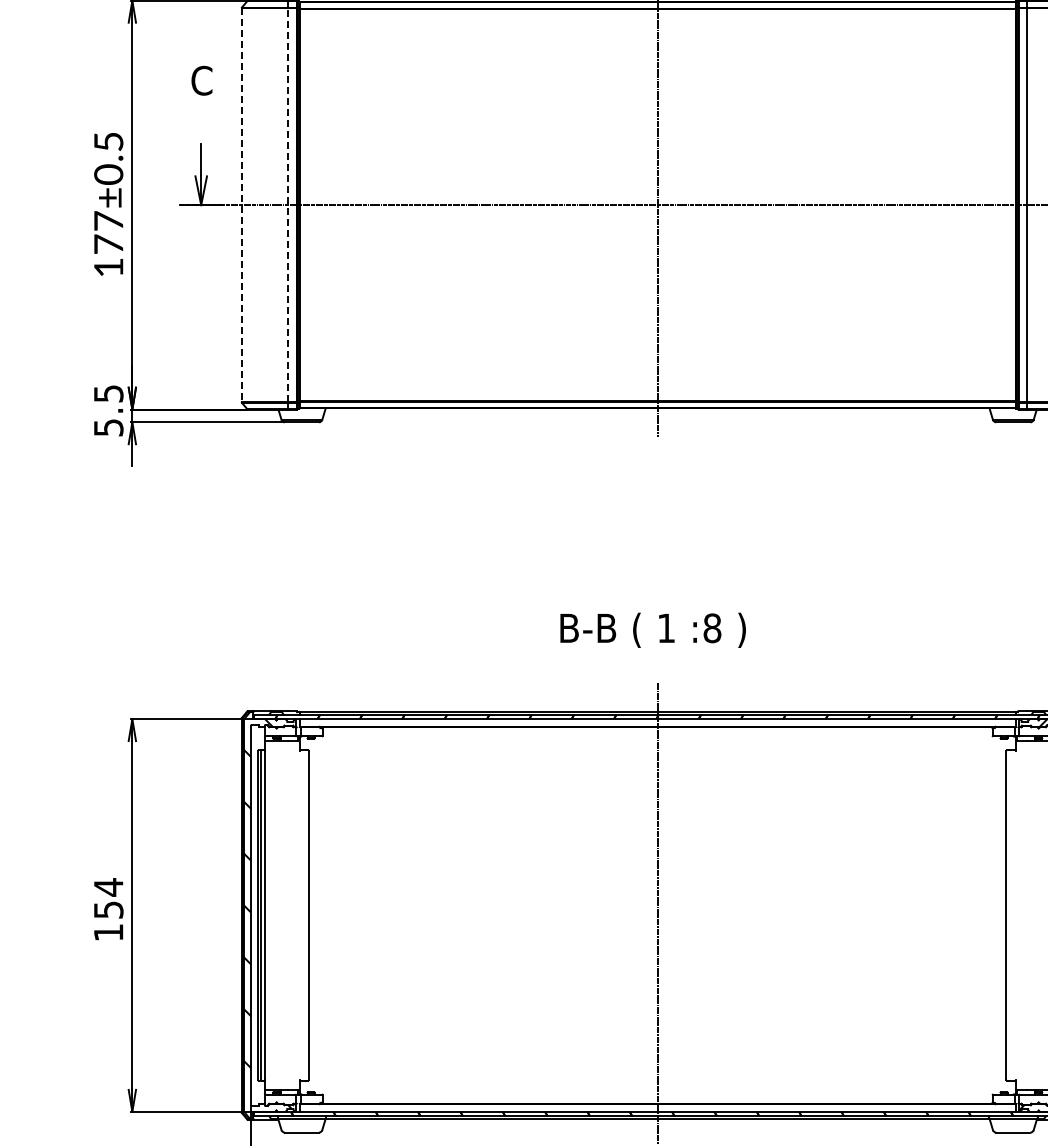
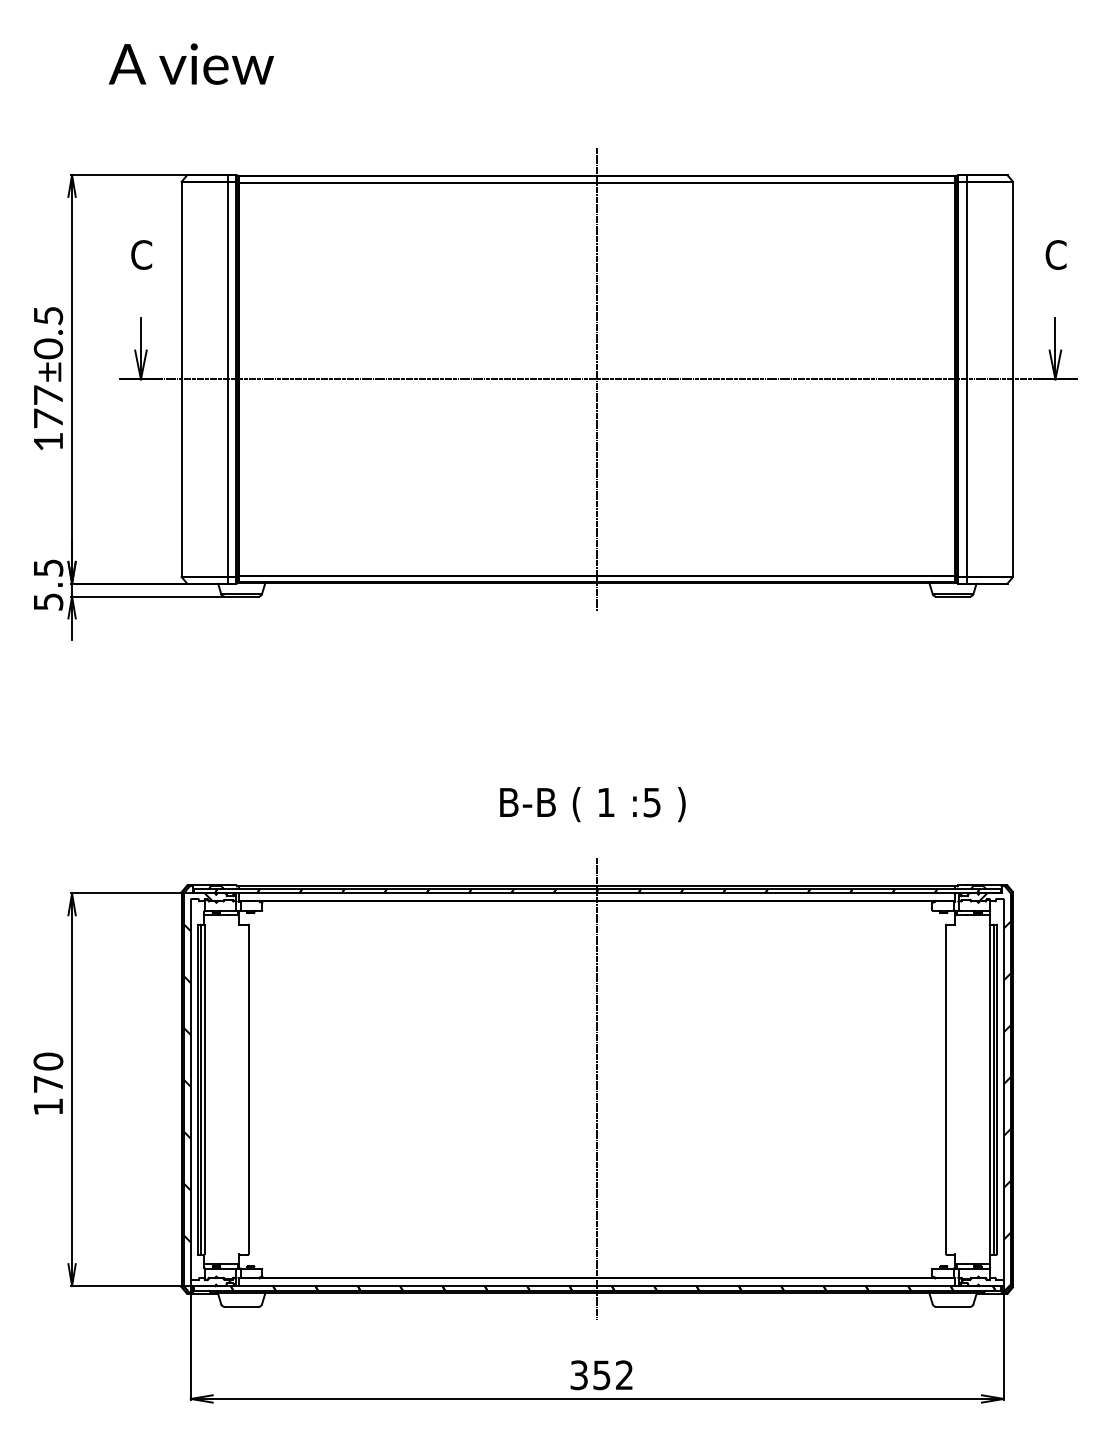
line: (287, 204) -> (227, 378), dashed -> solid
line: (241, 205) -> (181, 379), dashed -> solid
text: (712, 628) -> (652, 802), :8 -> :5
text: (108, 898) -> (48, 1072), 154 -> 170

